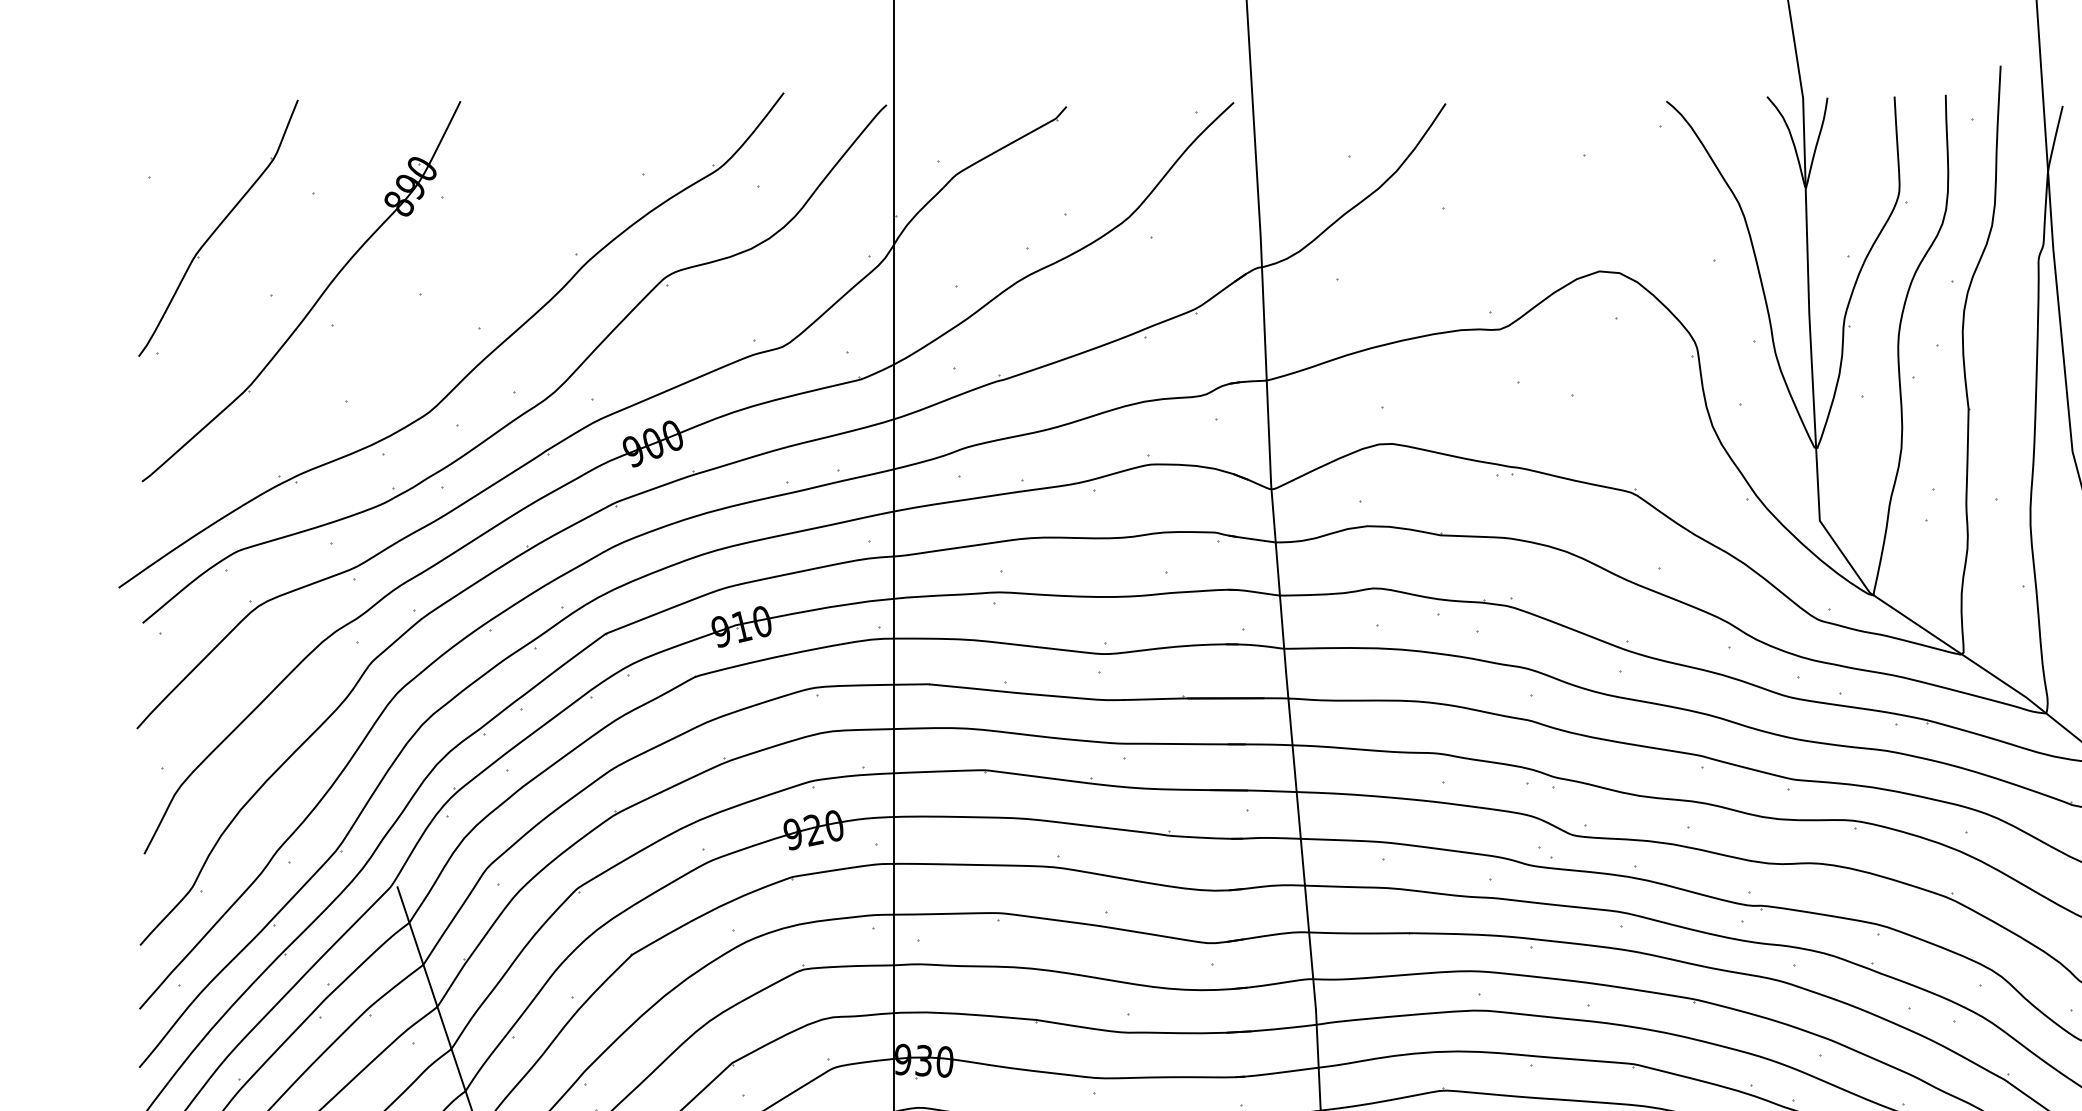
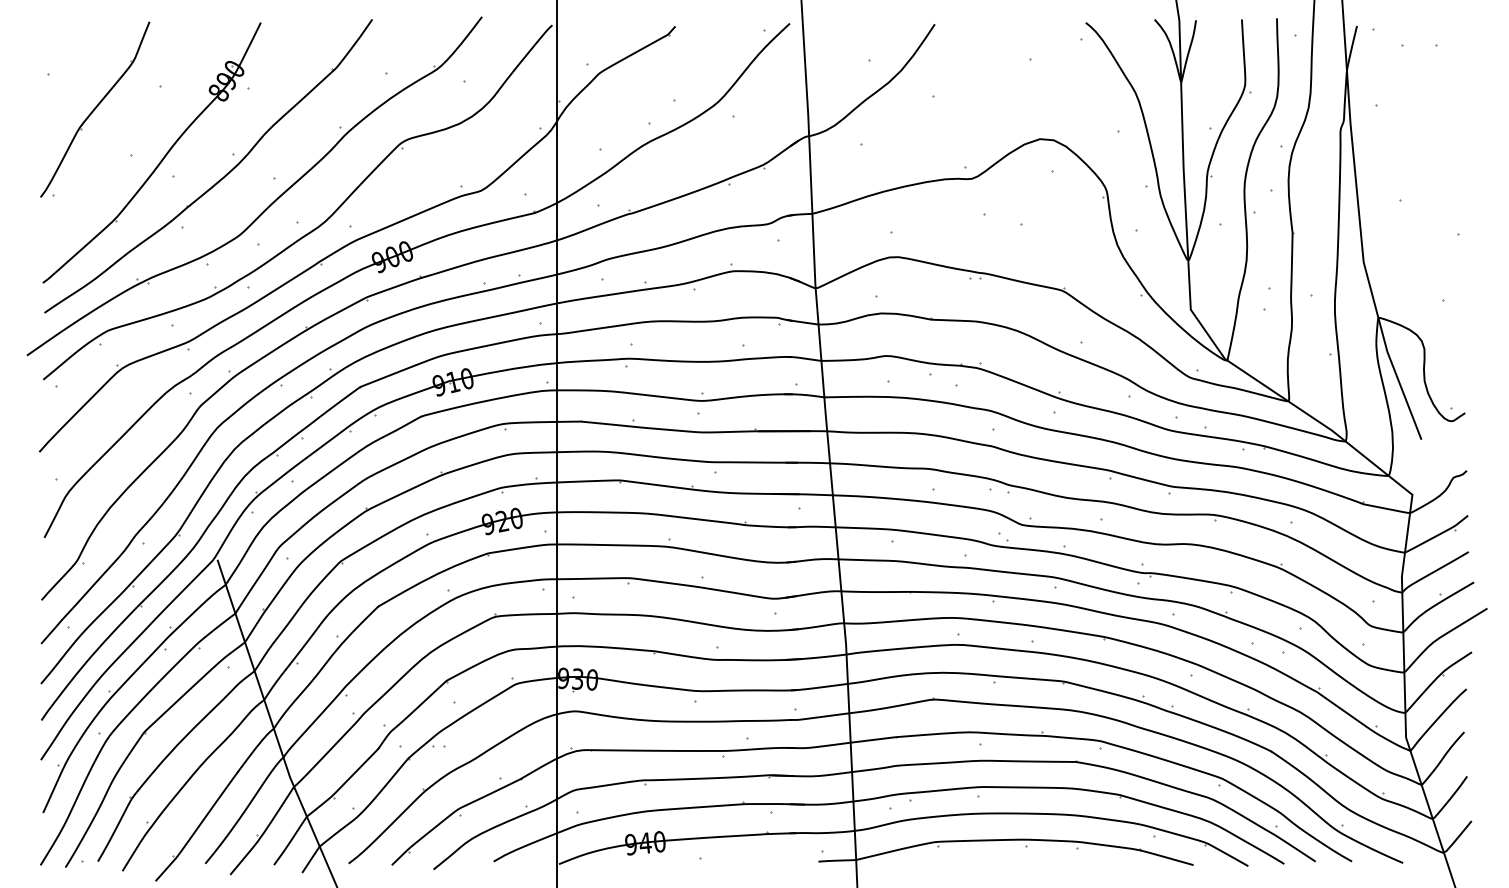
part: (400, 330) -> (219, 179), added

